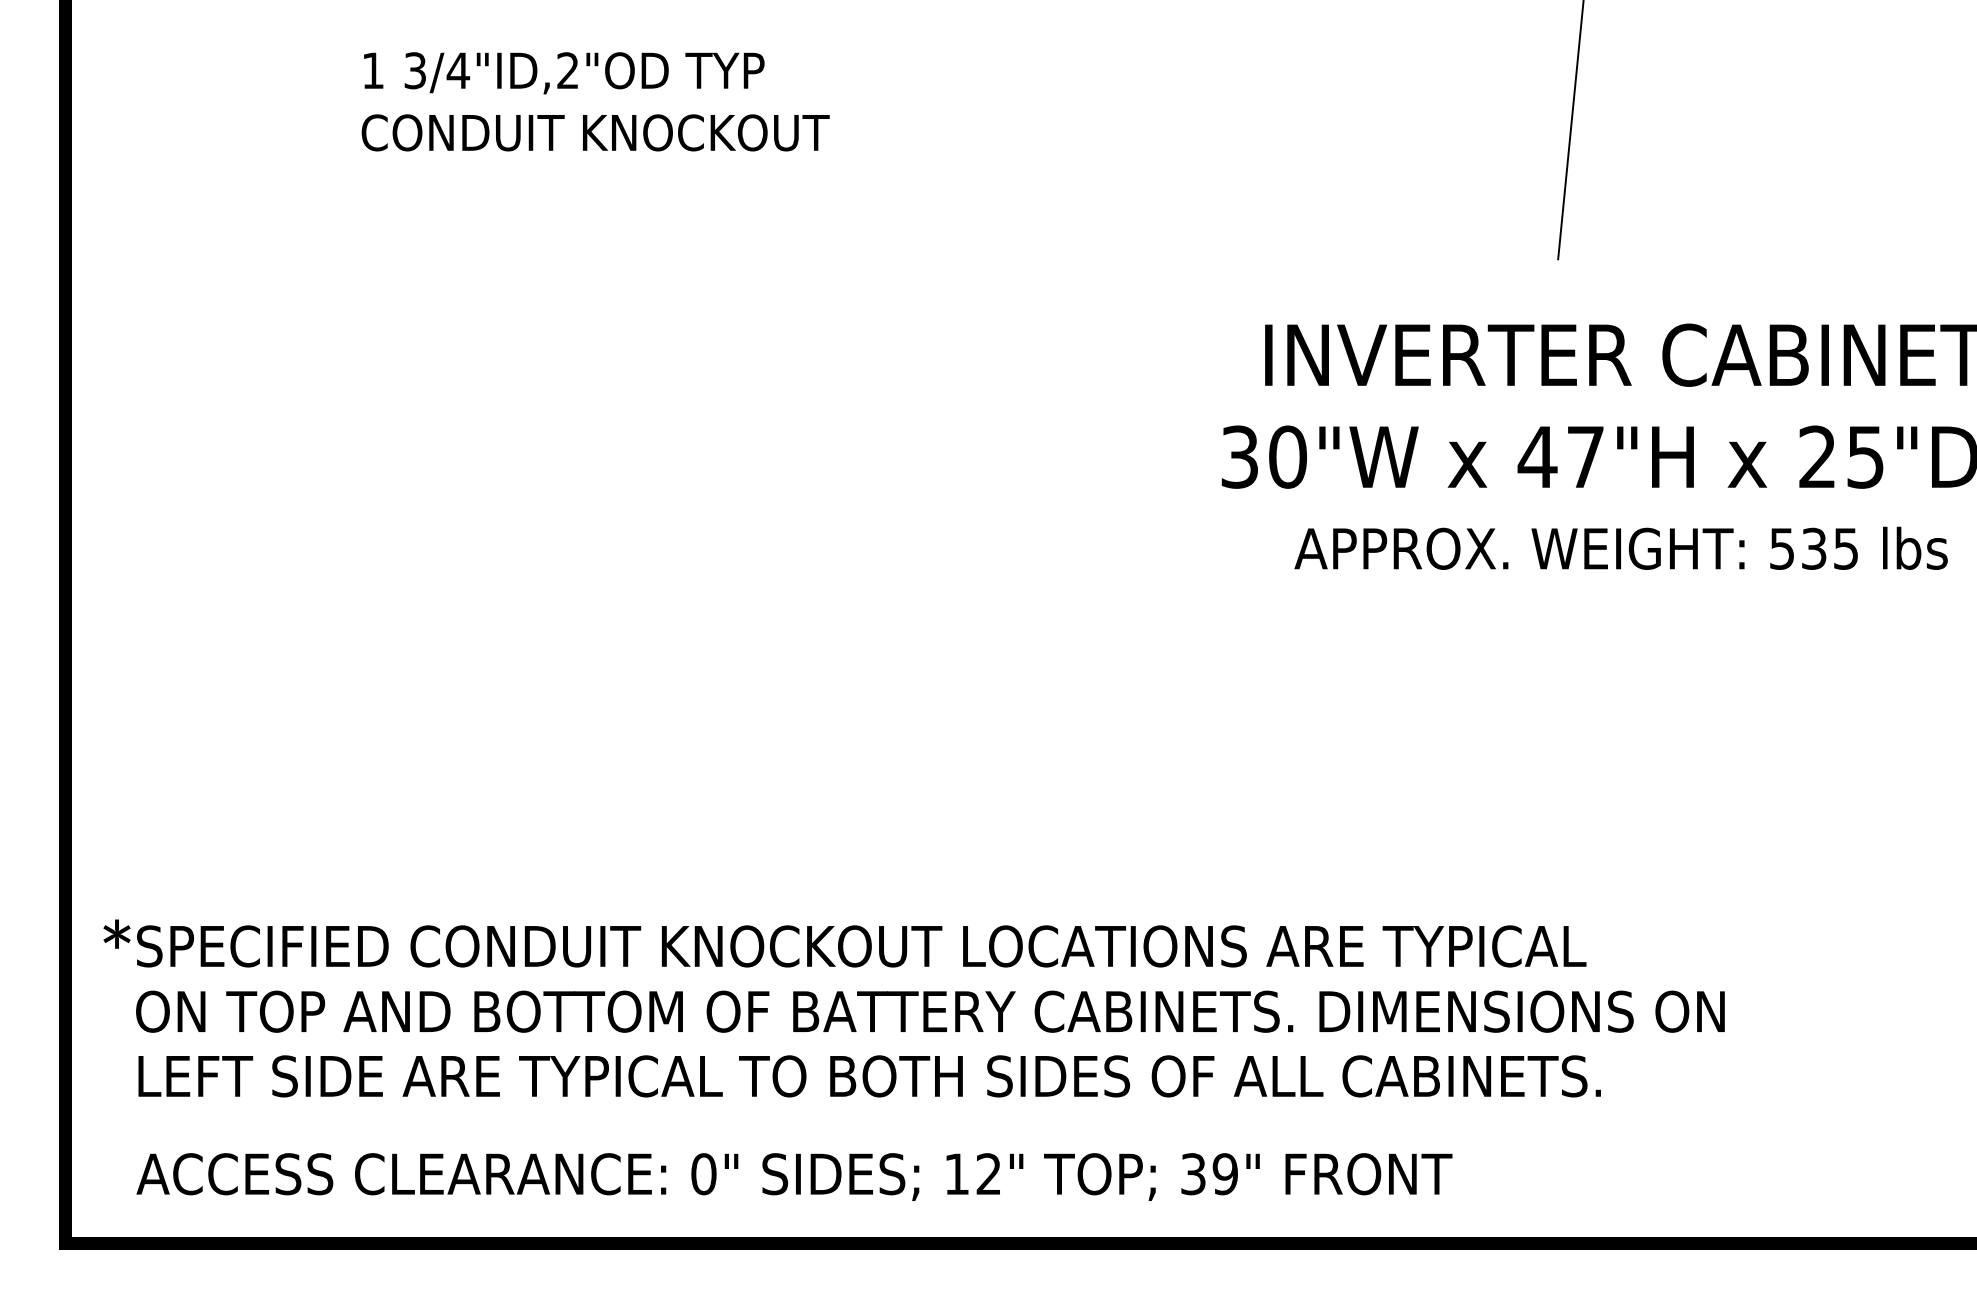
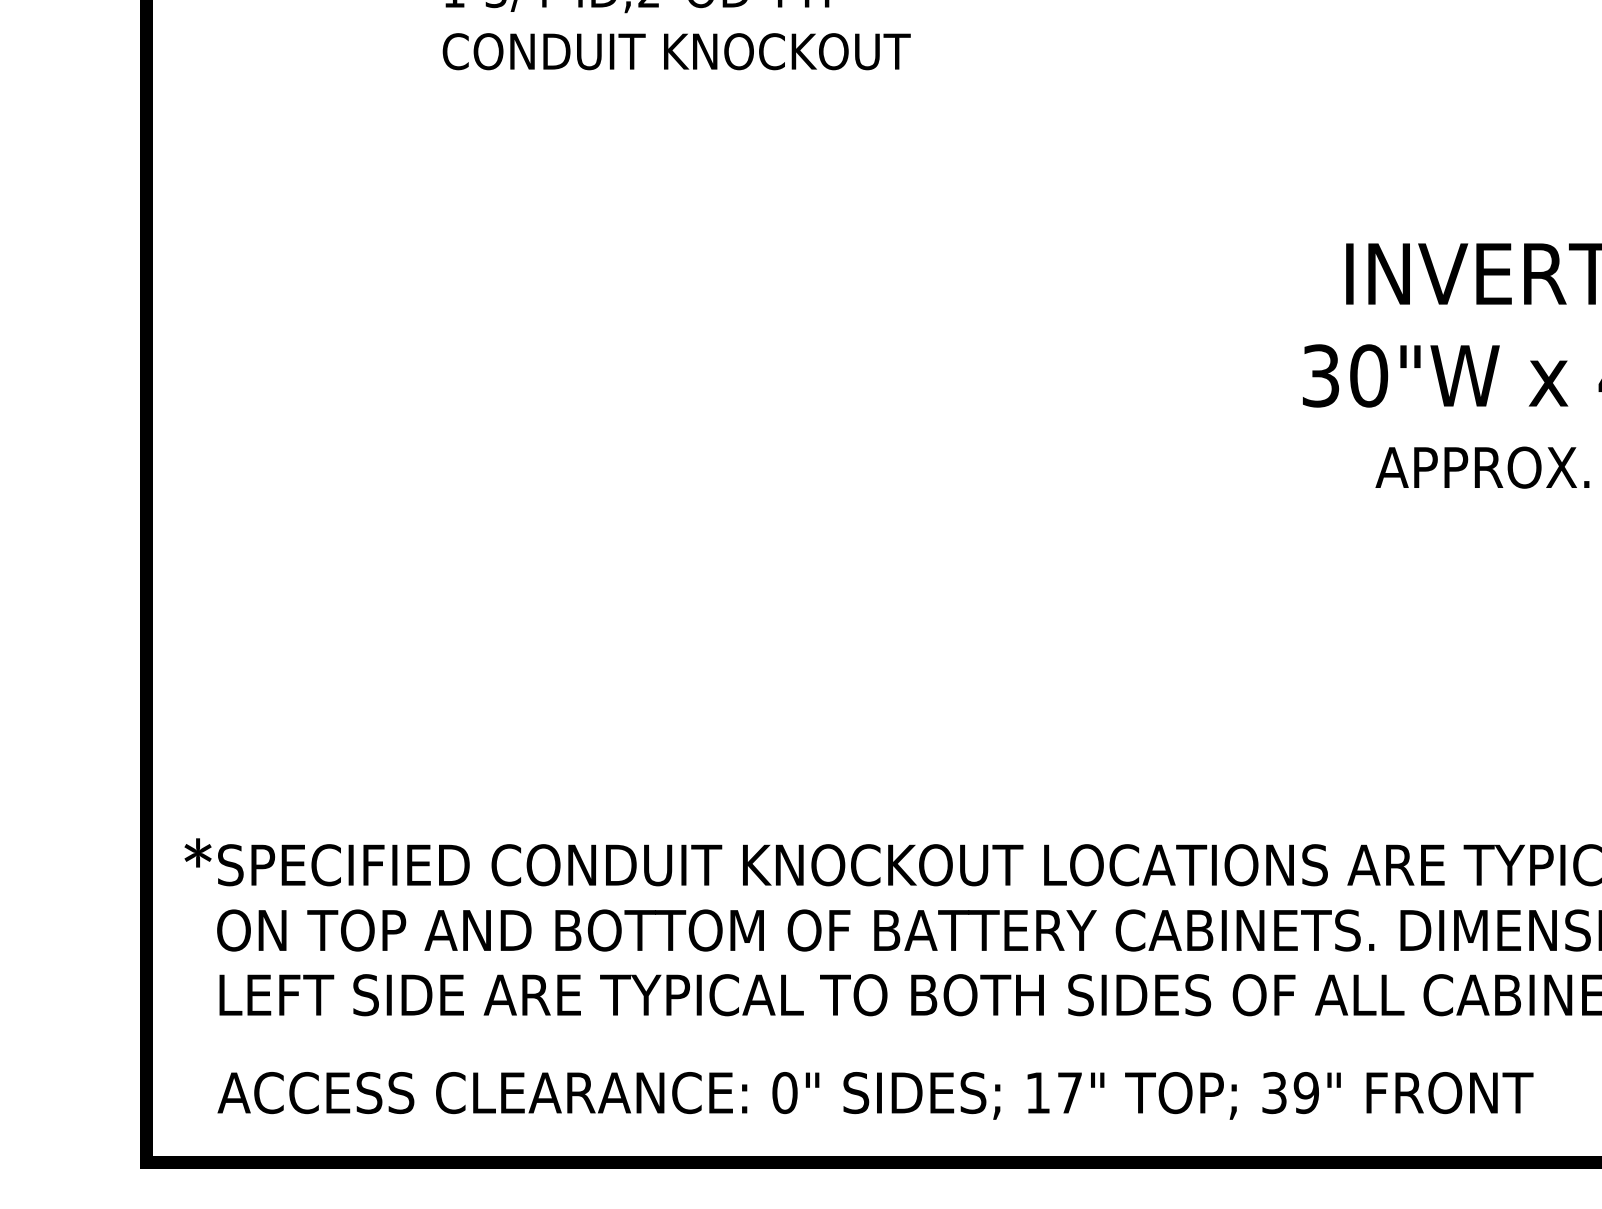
text: (988, 1173) -> (1069, 1092), 12" -> 17"

